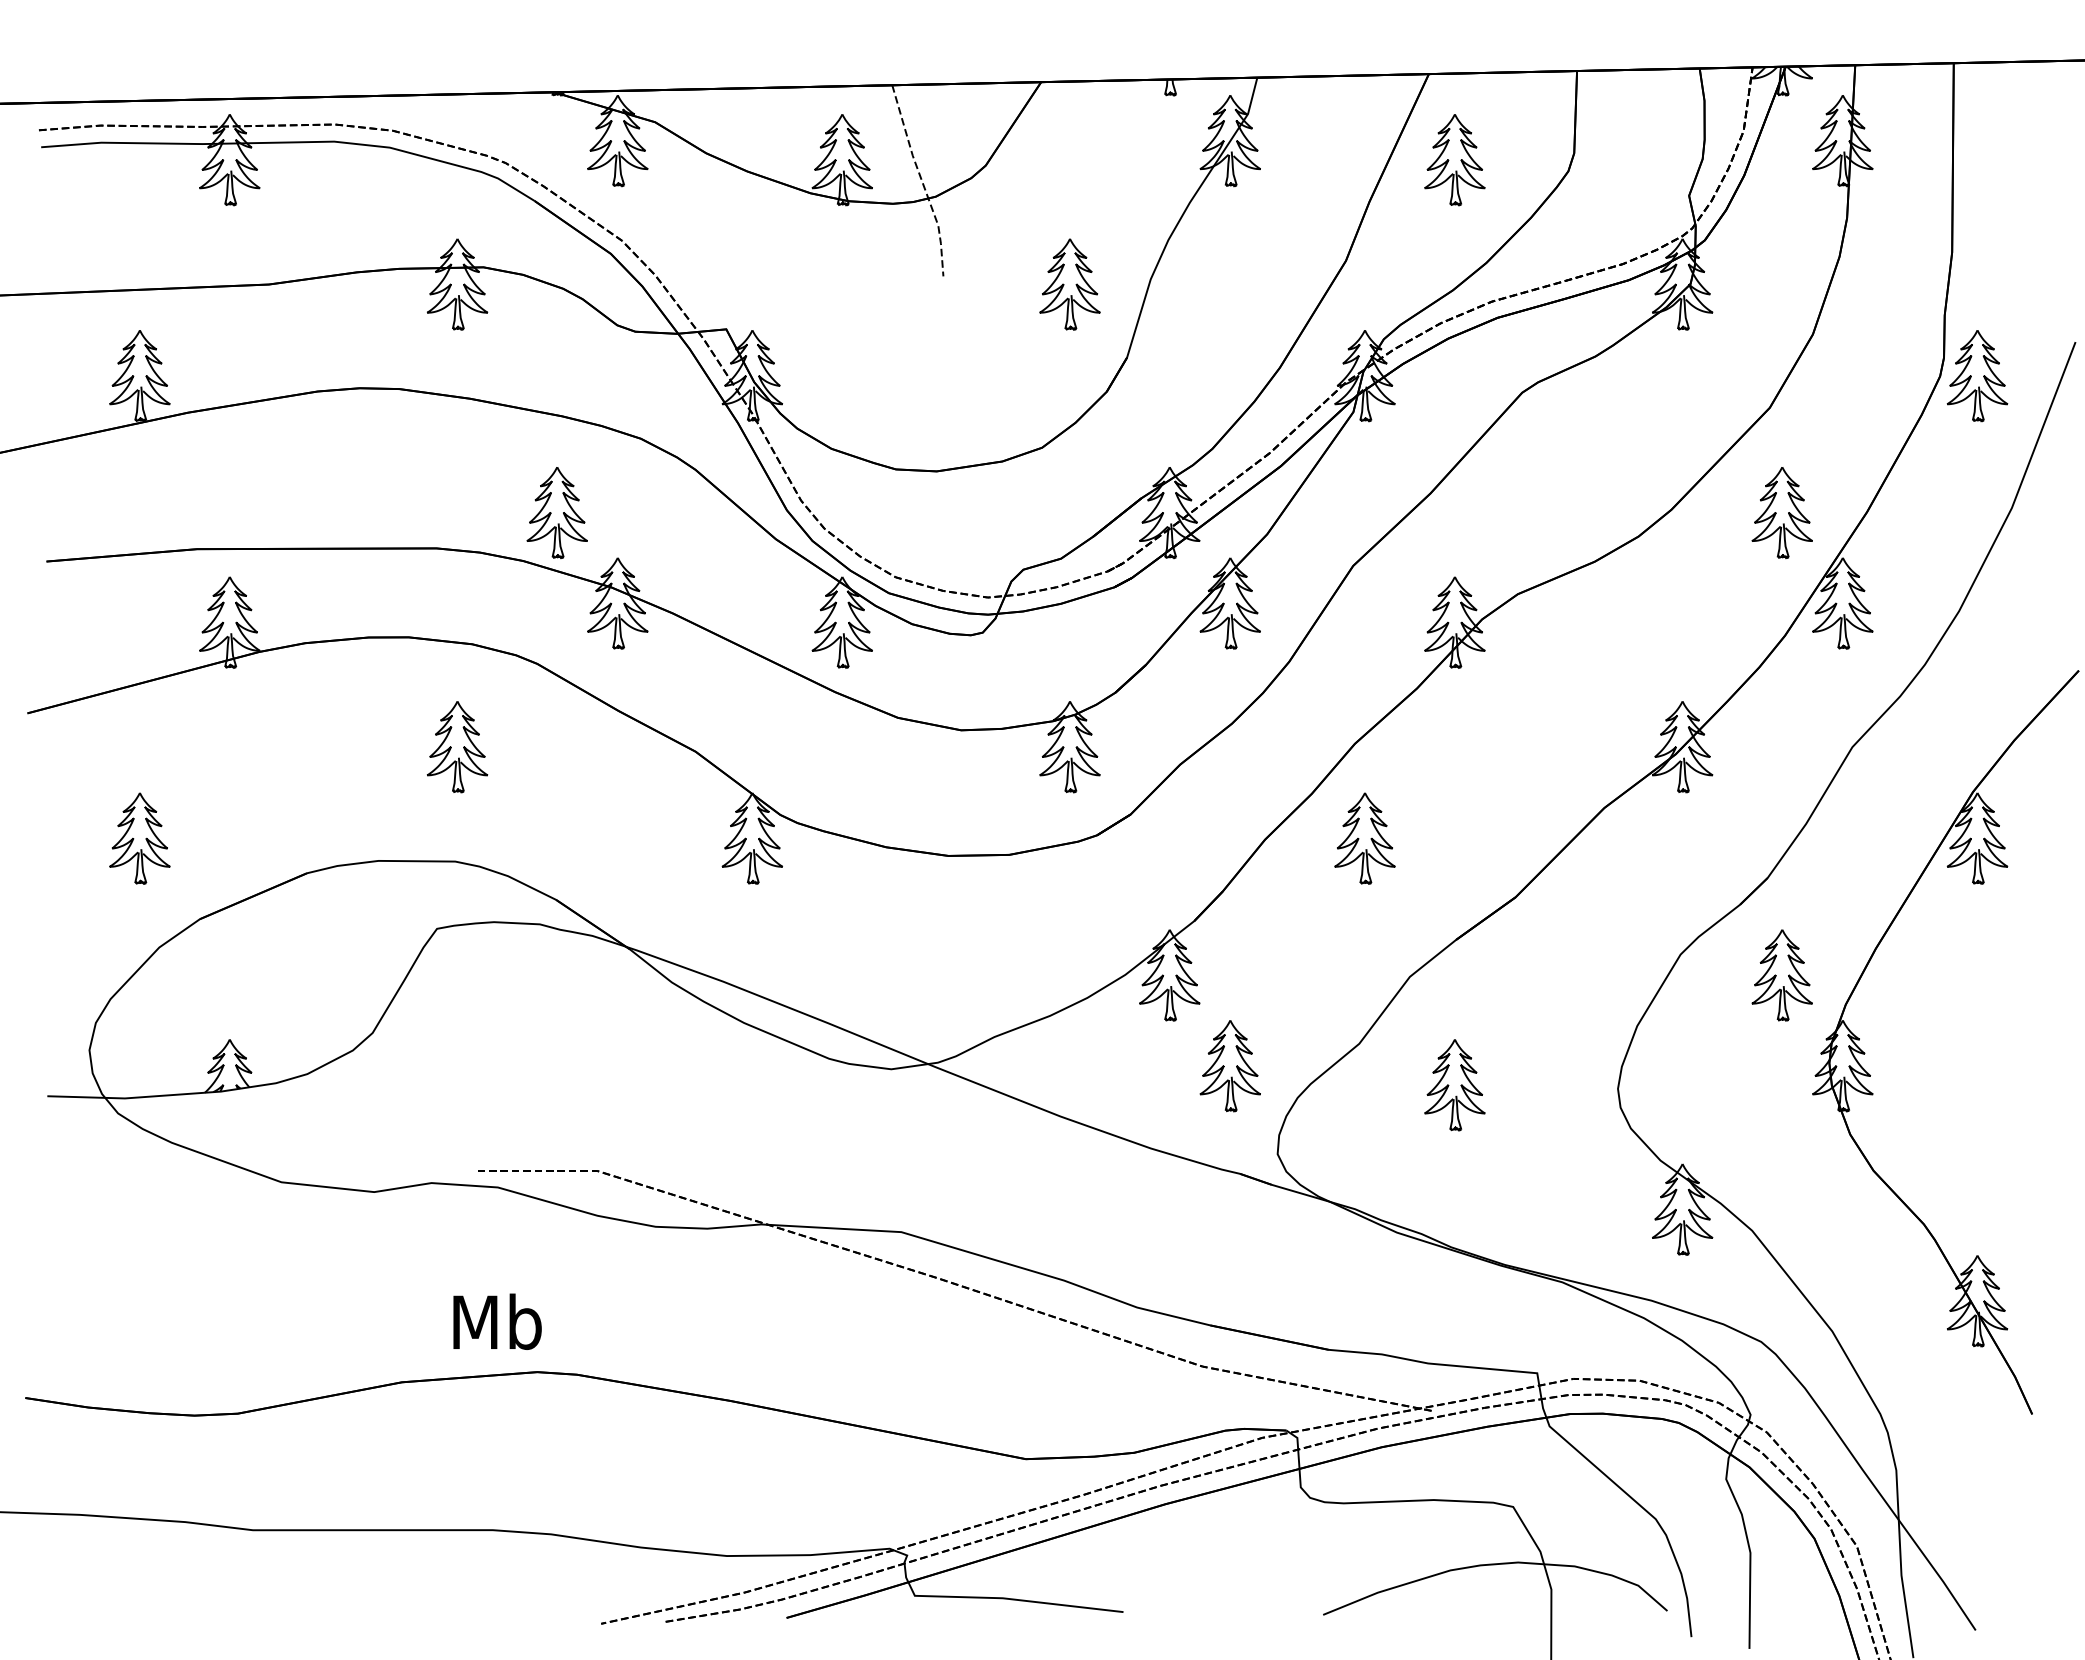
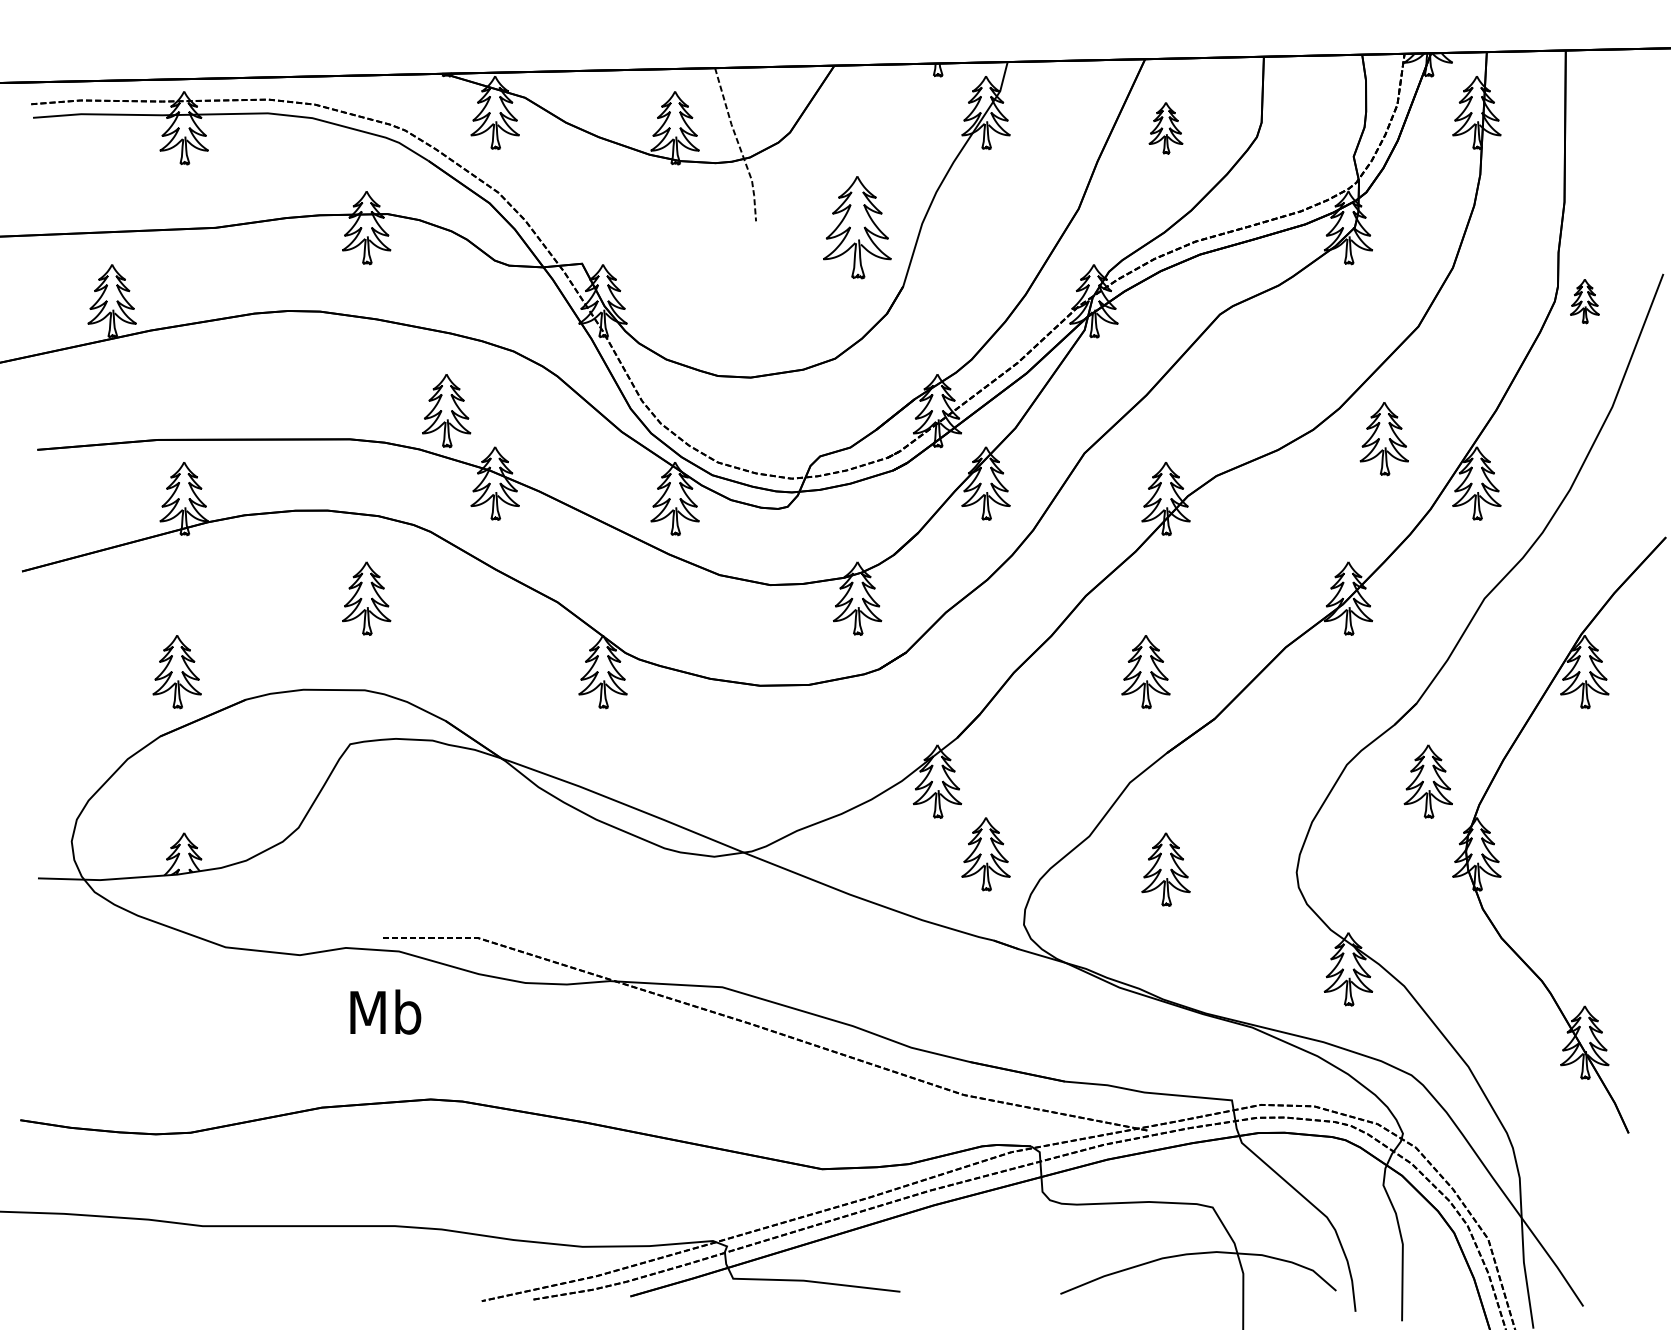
part: (1454, 160) -> (1165, 128), size x0.7
part: (1069, 285) -> (857, 228), size x1.4
part: (1977, 376) -> (1584, 301), size x0.6
part: (1781, 513) -> (1383, 439), moved
part: (139, 839) -> (176, 672), moved
part: (1364, 839) -> (1145, 672), moved
text: (497, 1321) -> (385, 1011), moved

